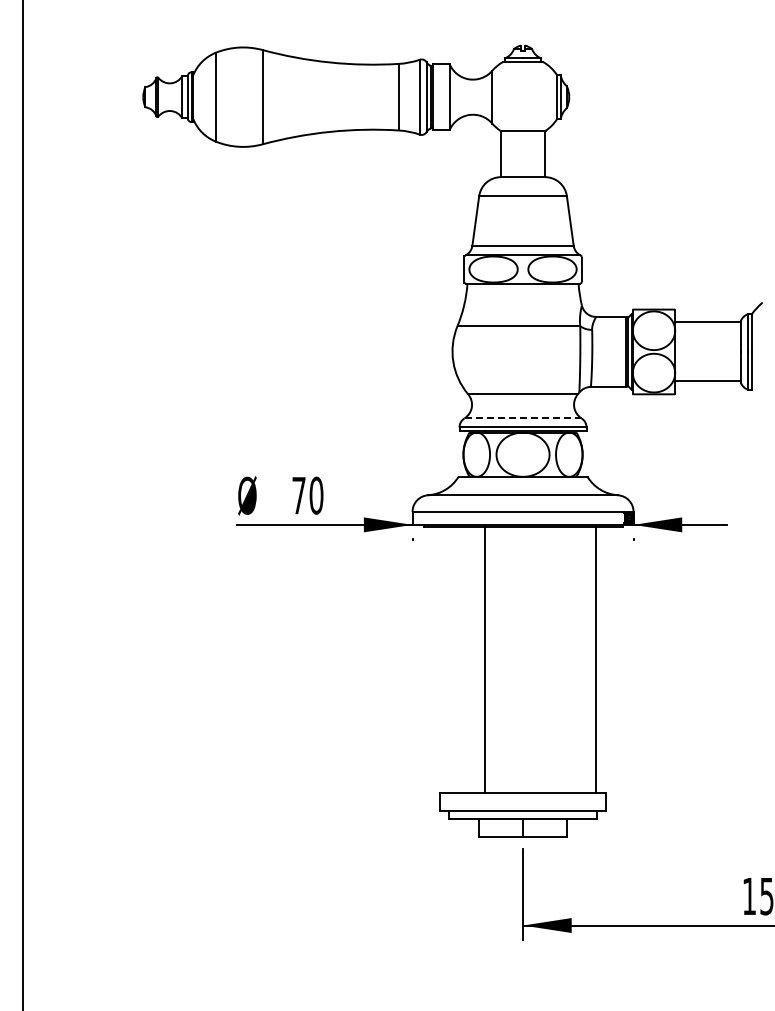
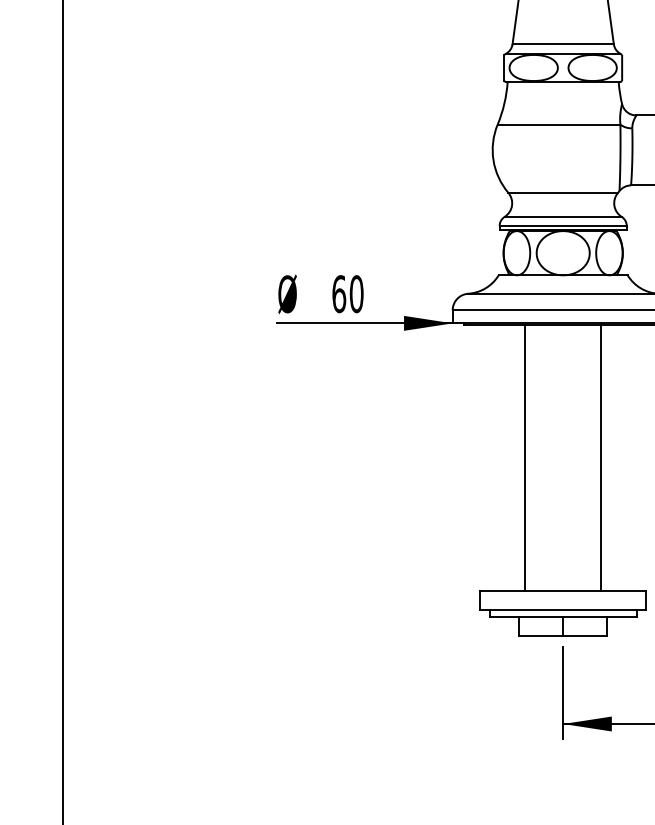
line: (523, 418) -> (563, 216), dashed -> solid
text: (299, 495) -> (339, 293), 70 -> 60
line: (595, 659) -> (600, 457), moved

